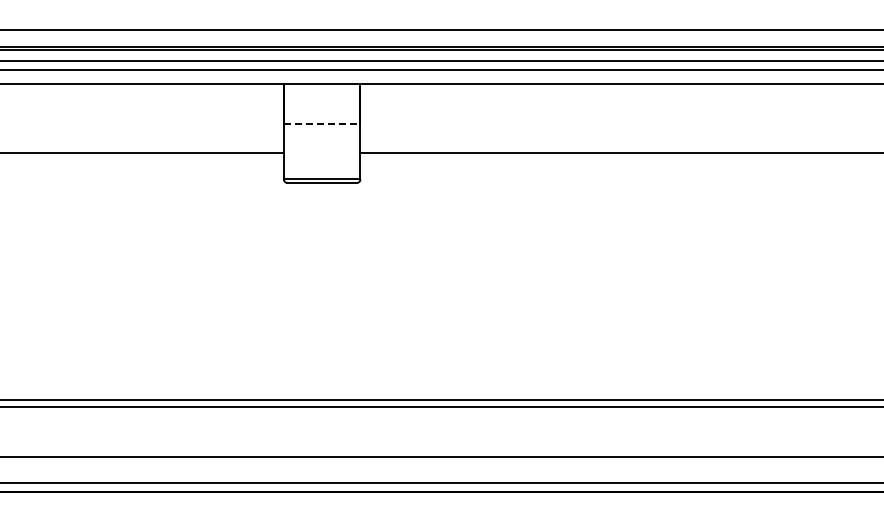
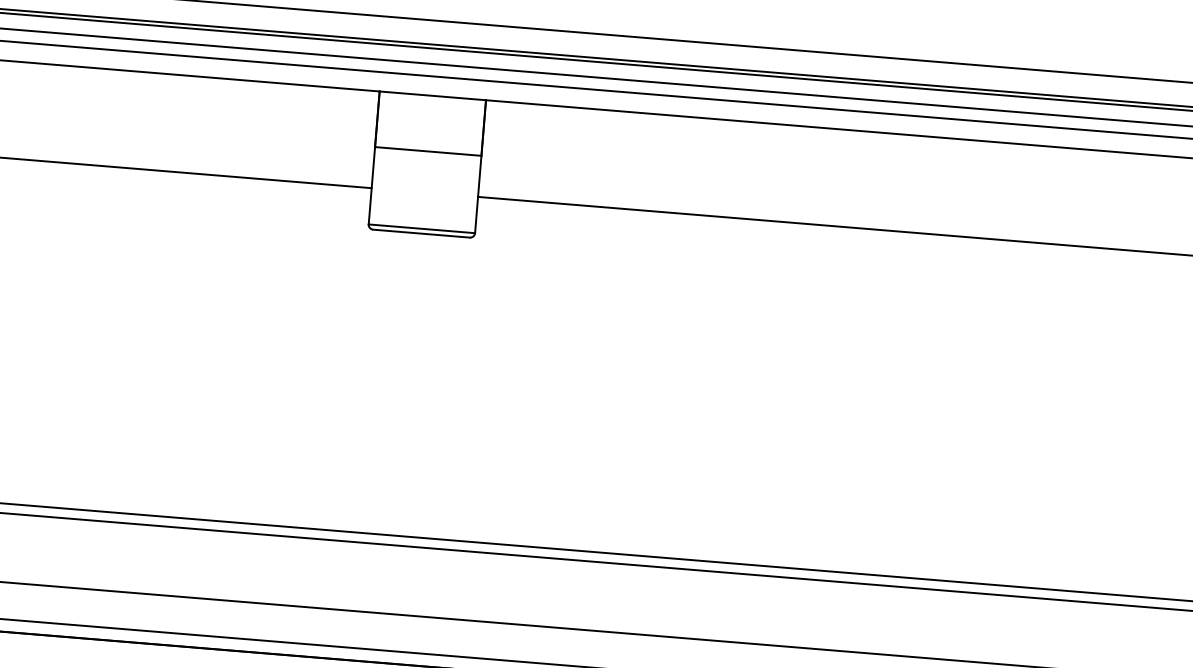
line: (322, 123) -> (428, 151), dashed -> solid

